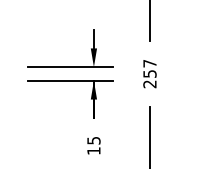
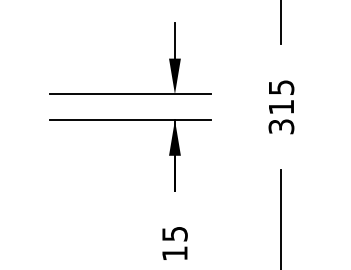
text: (149, 74) -> (280, 108), 257 -> 315

